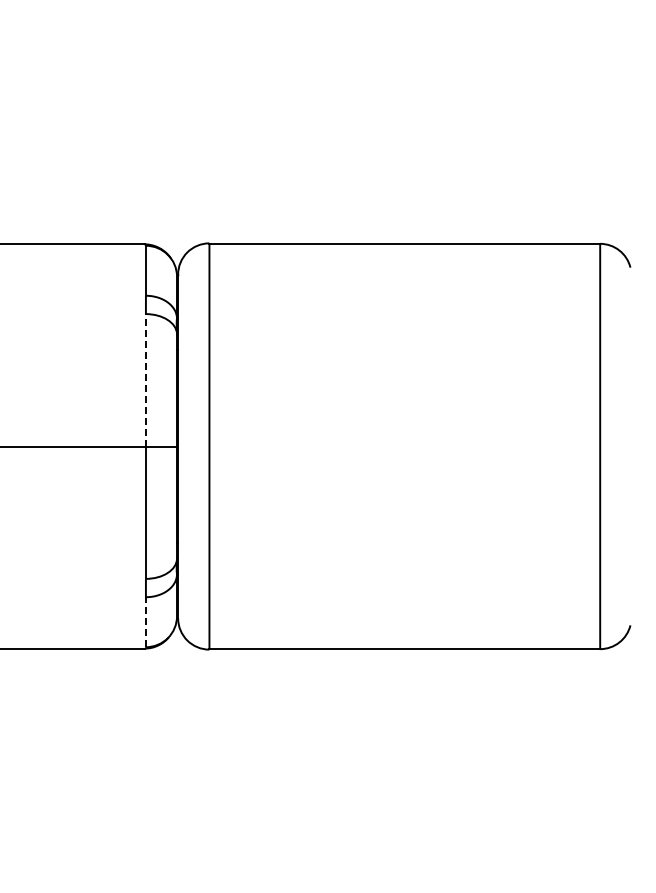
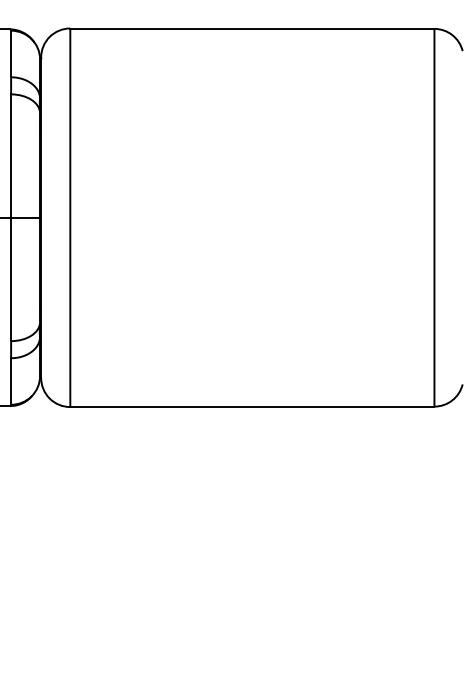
line: (145, 379) -> (10, 155), dashed -> solid
line: (145, 621) -> (10, 380), dashed -> solid

